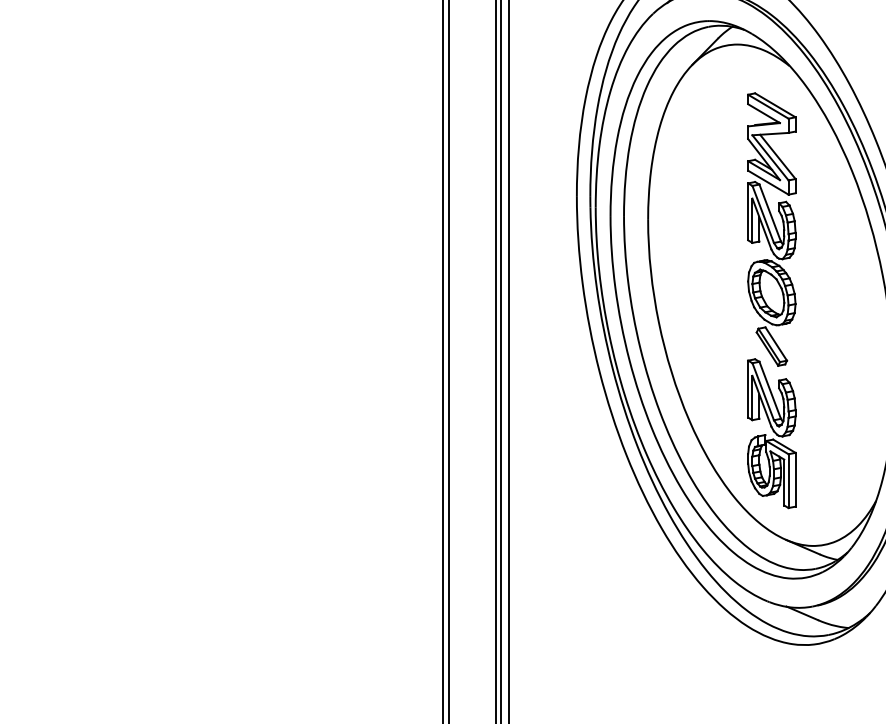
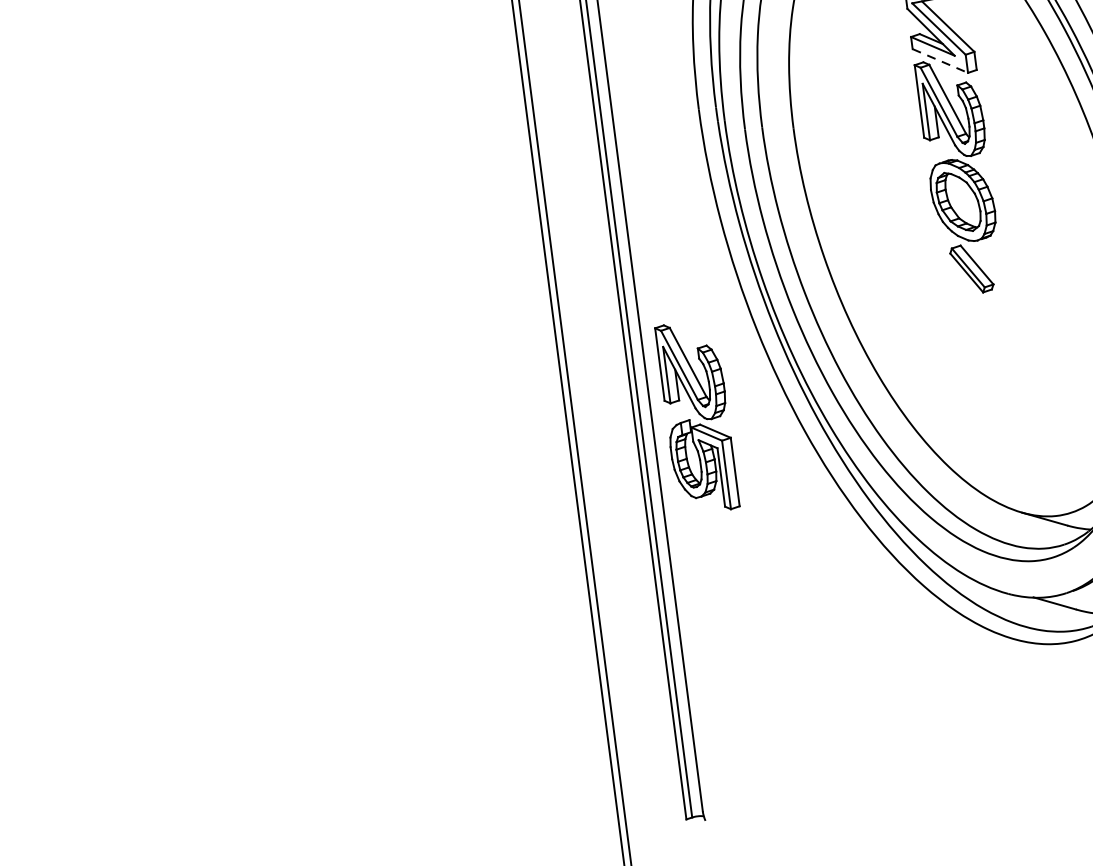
line: (768, 182) -> (940, 60), solid -> dashed
part: (771, 433) -> (696, 417), moved

